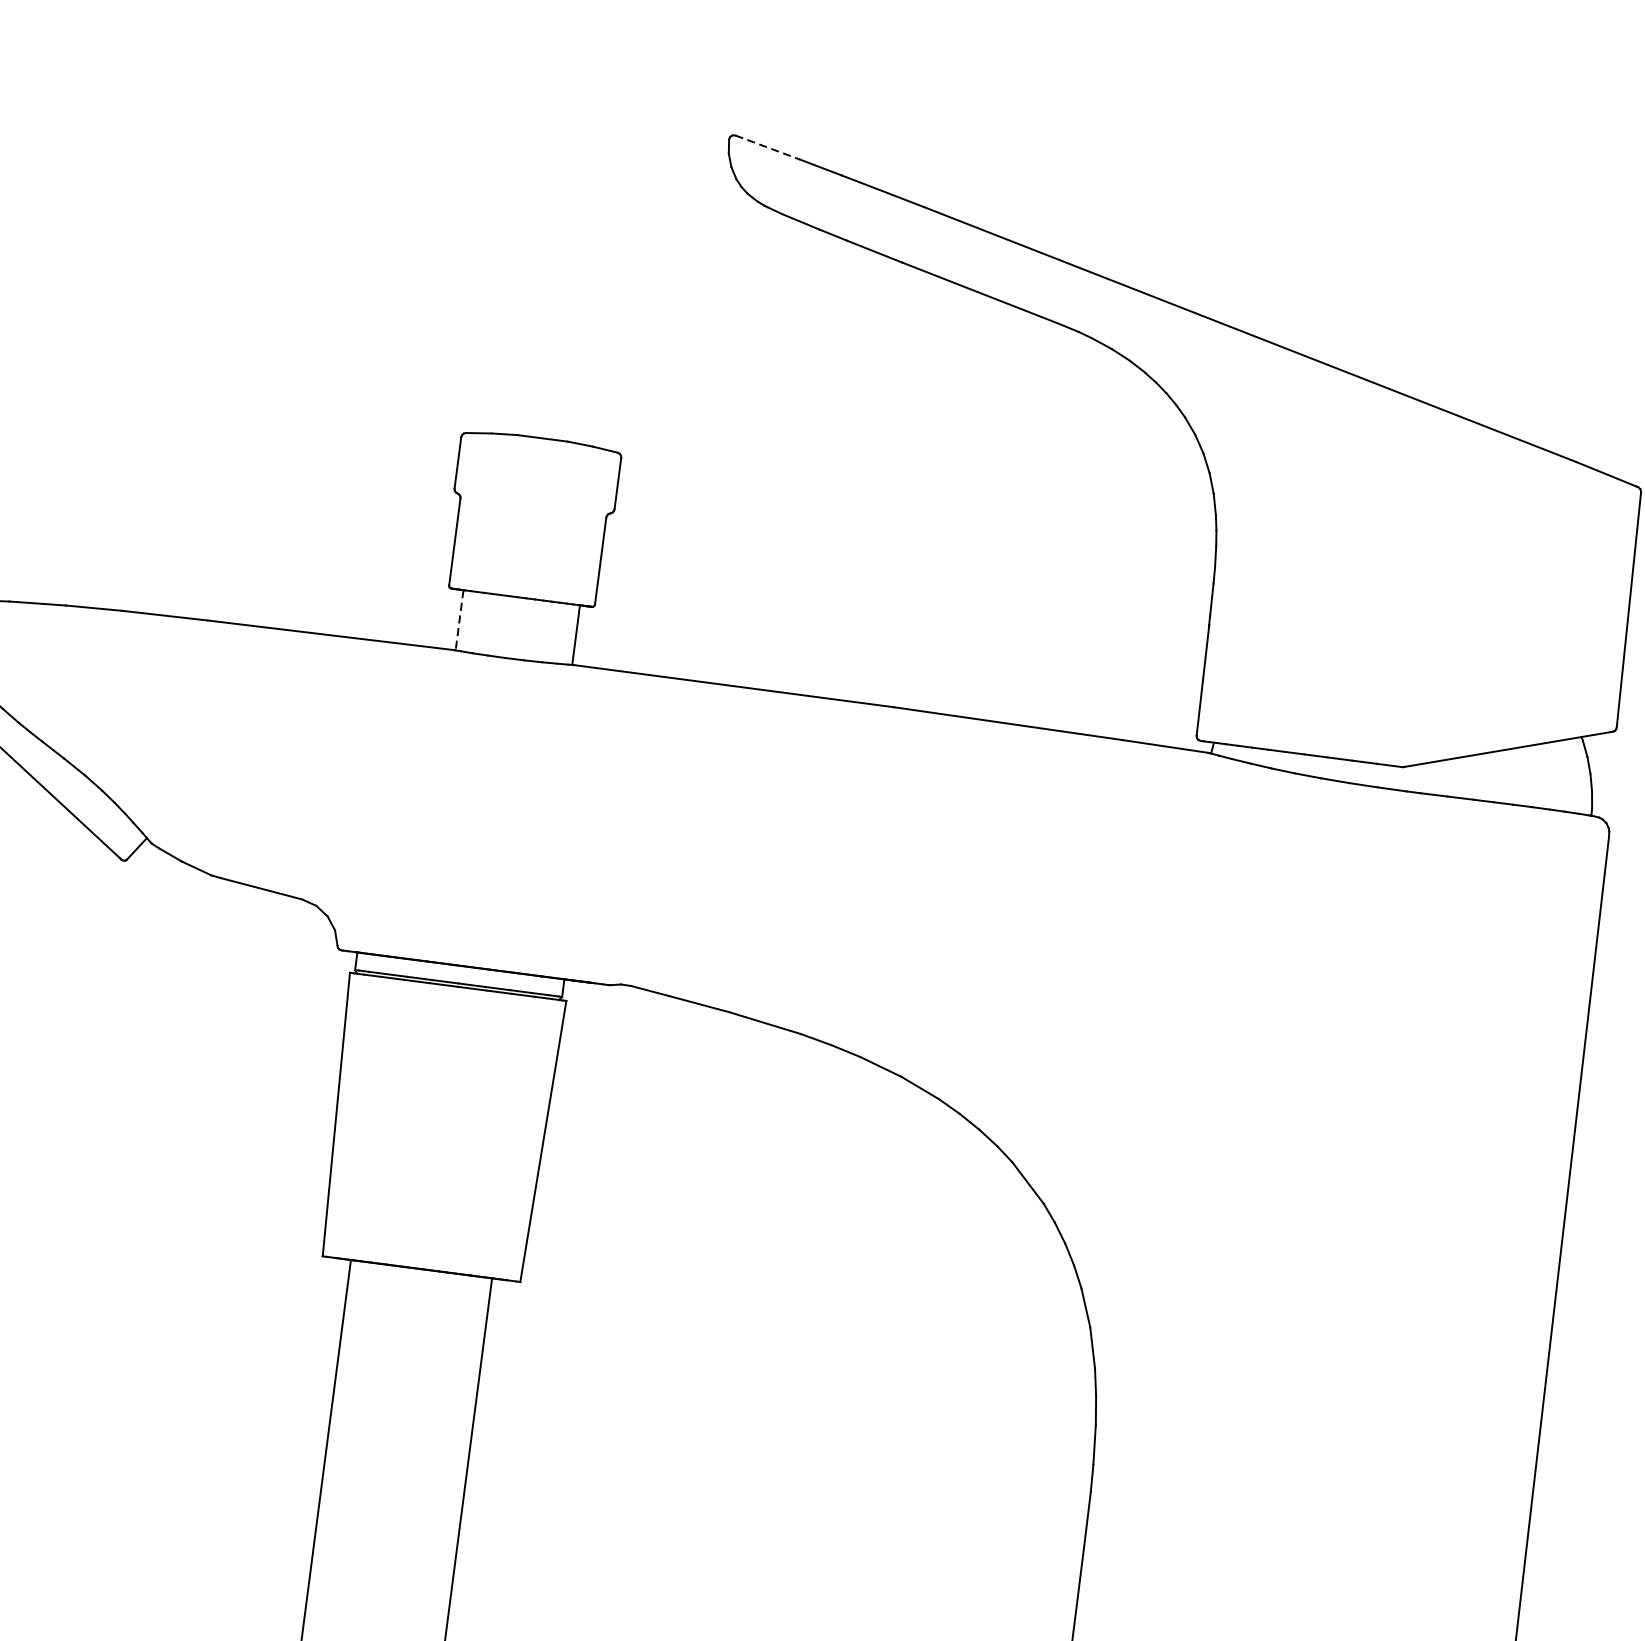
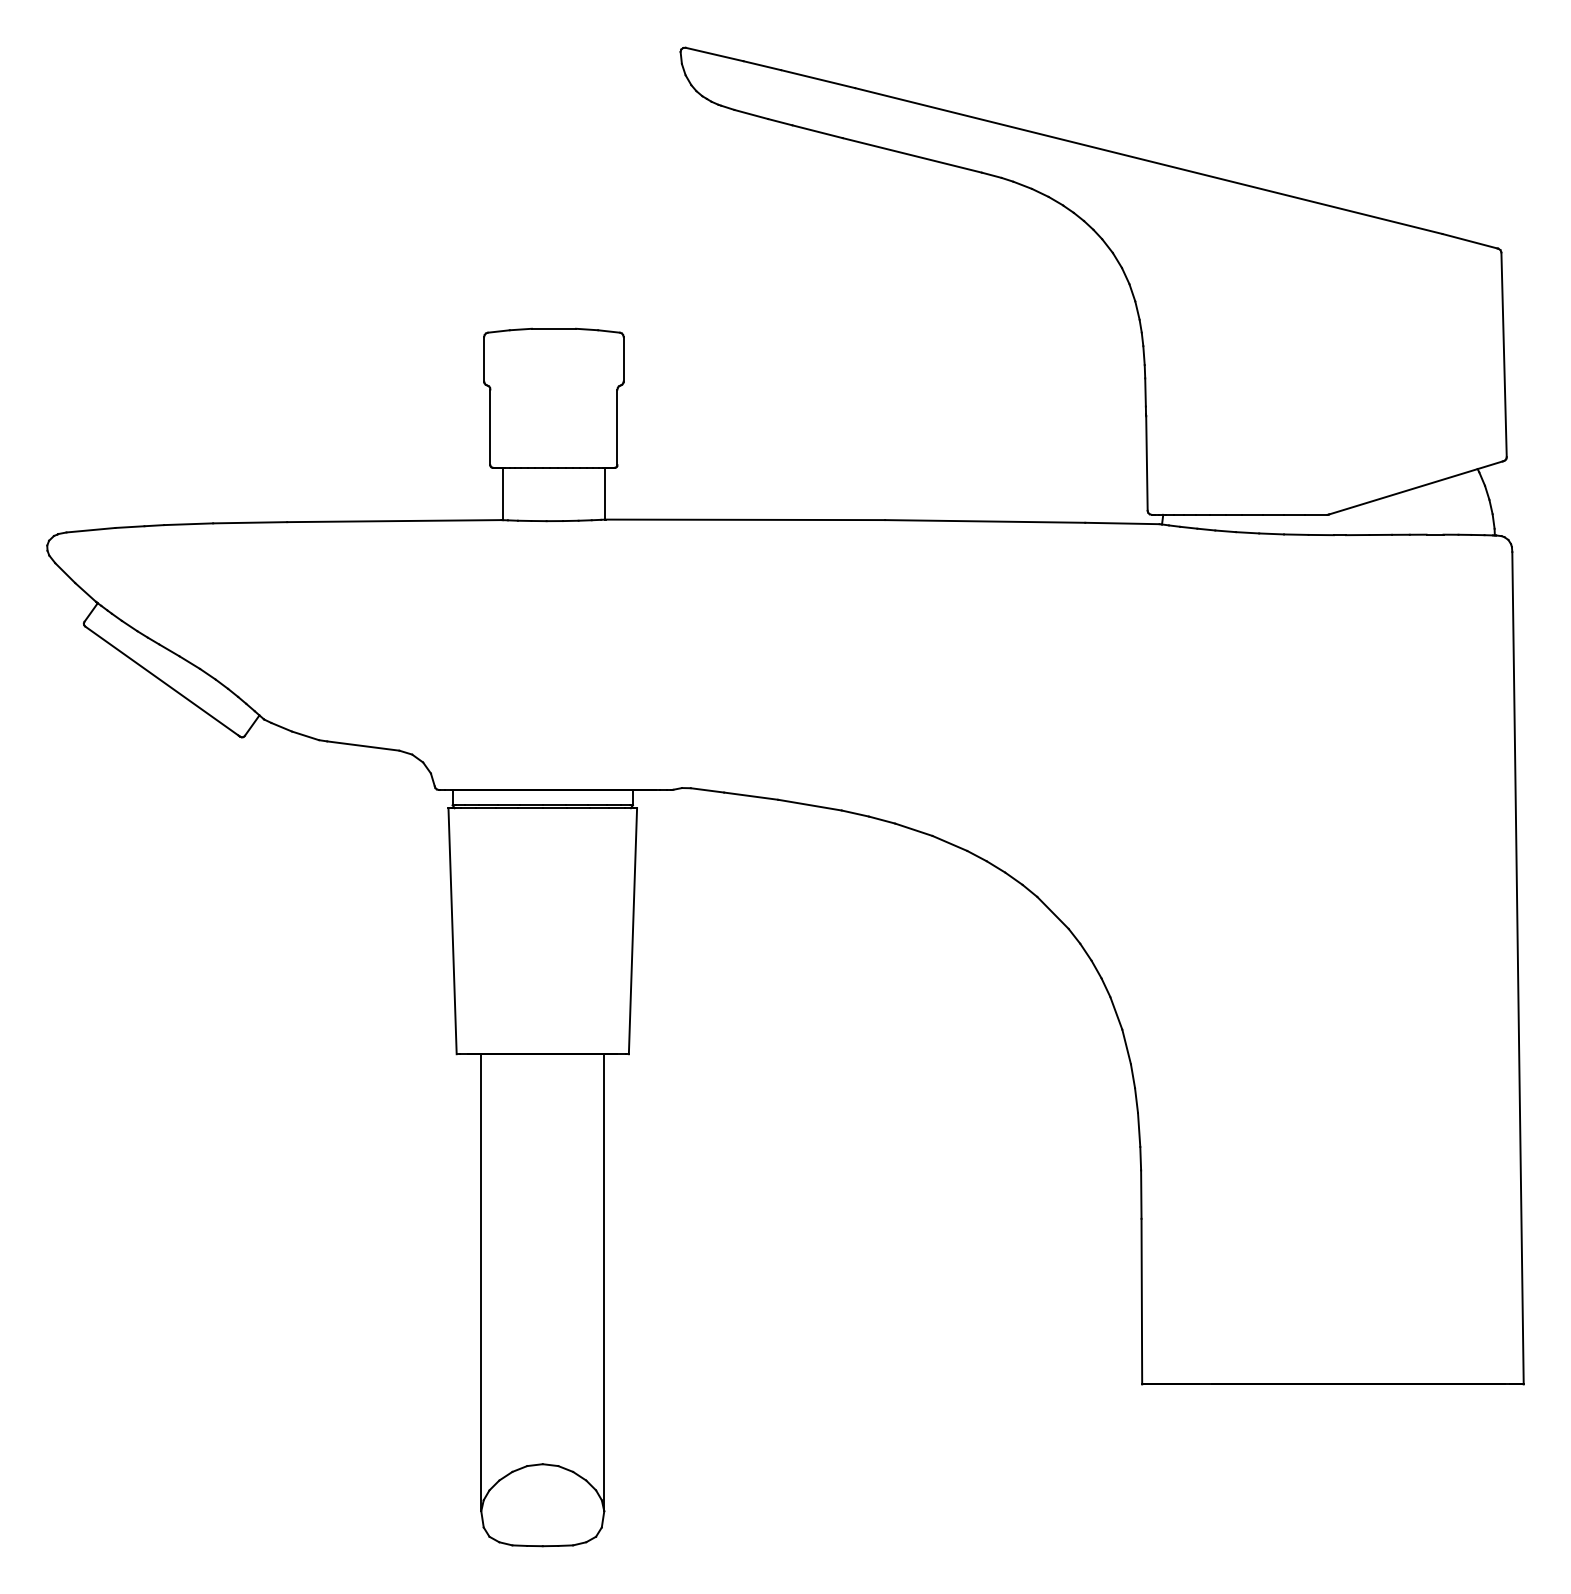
line: (767, 147) -> (714, 54), dashed -> solid
line: (459, 620) -> (503, 494), dashed -> solid

